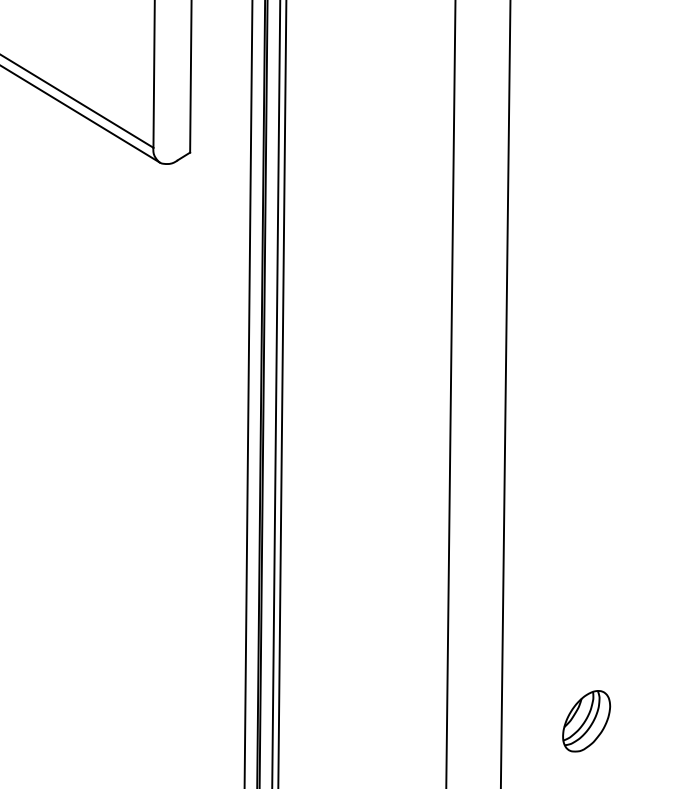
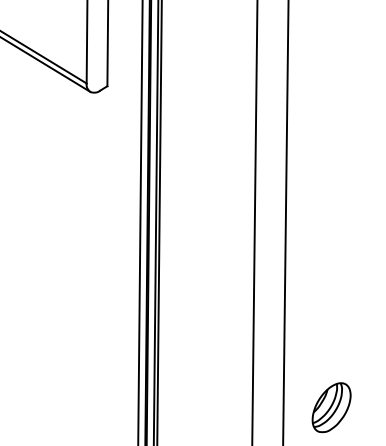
part: (586, 720) -> (331, 407), size x1.43

